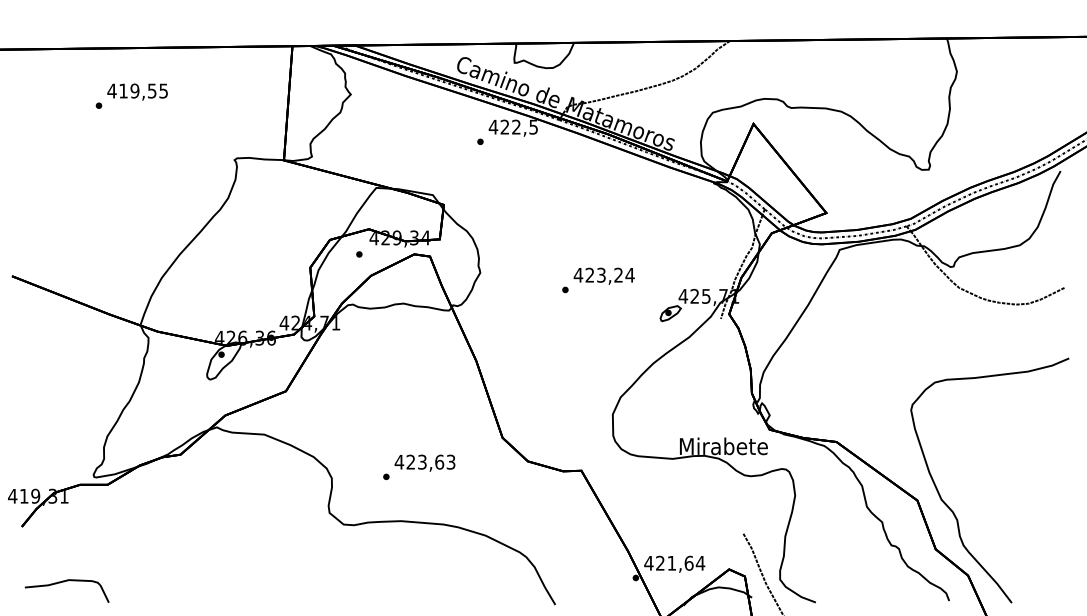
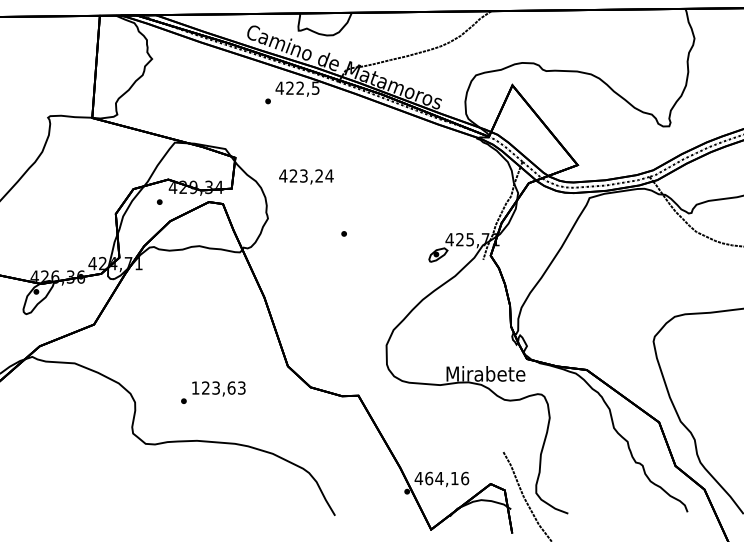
text: (603, 275) -> (305, 176), moved
text: (399, 462) -> (195, 388), 423,63 -> 123,63
text: (680, 562) -> (447, 477), 421,64 -> 464,16

